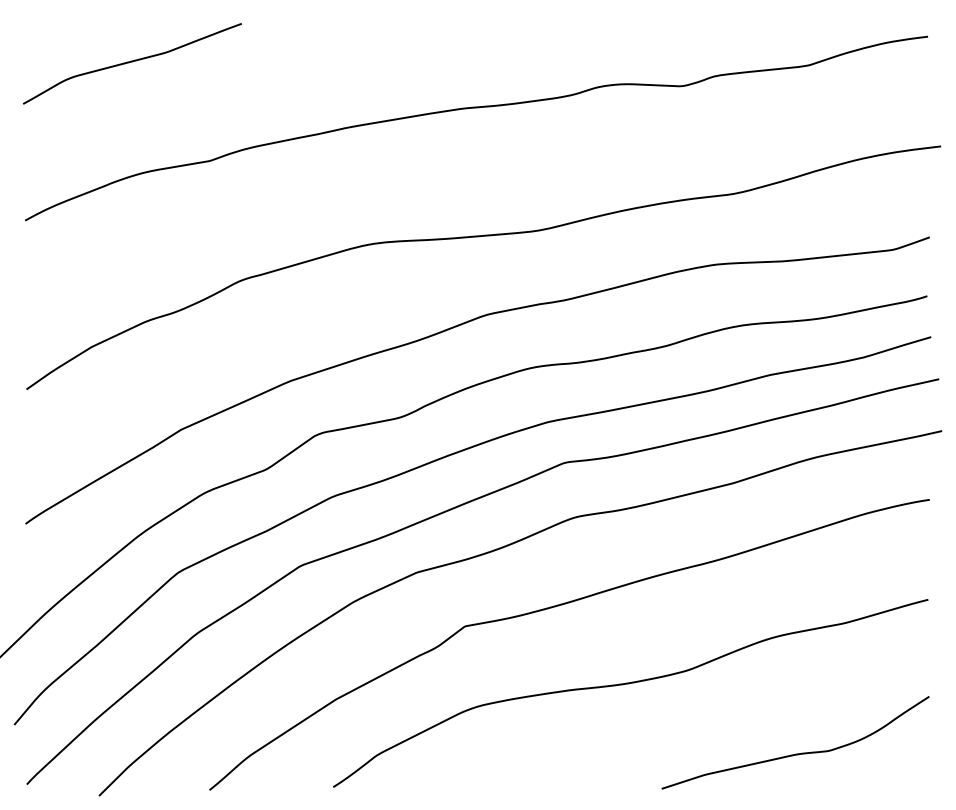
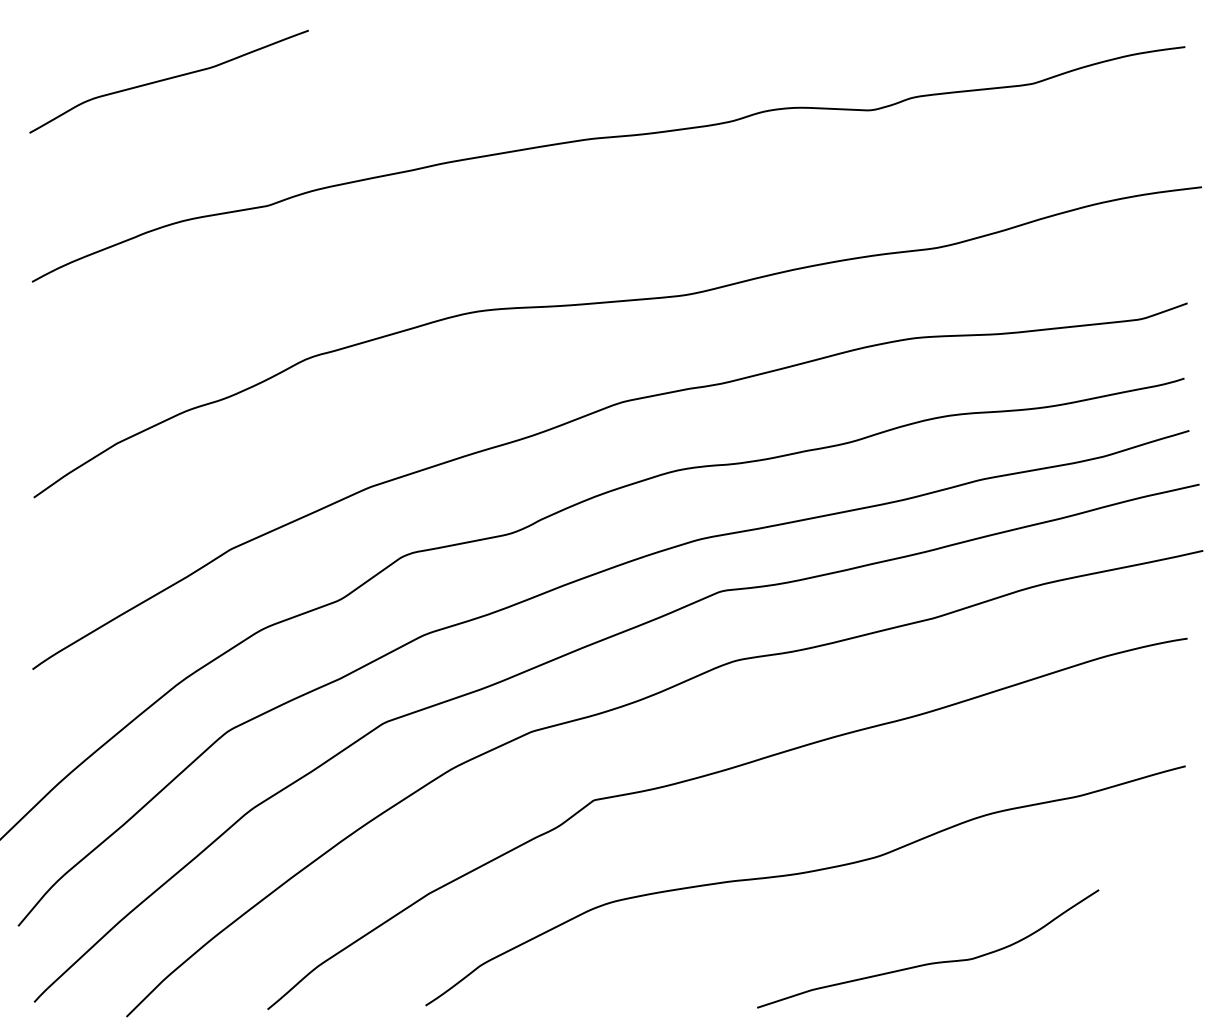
curve: (797, 753) -> (930, 962), moved

